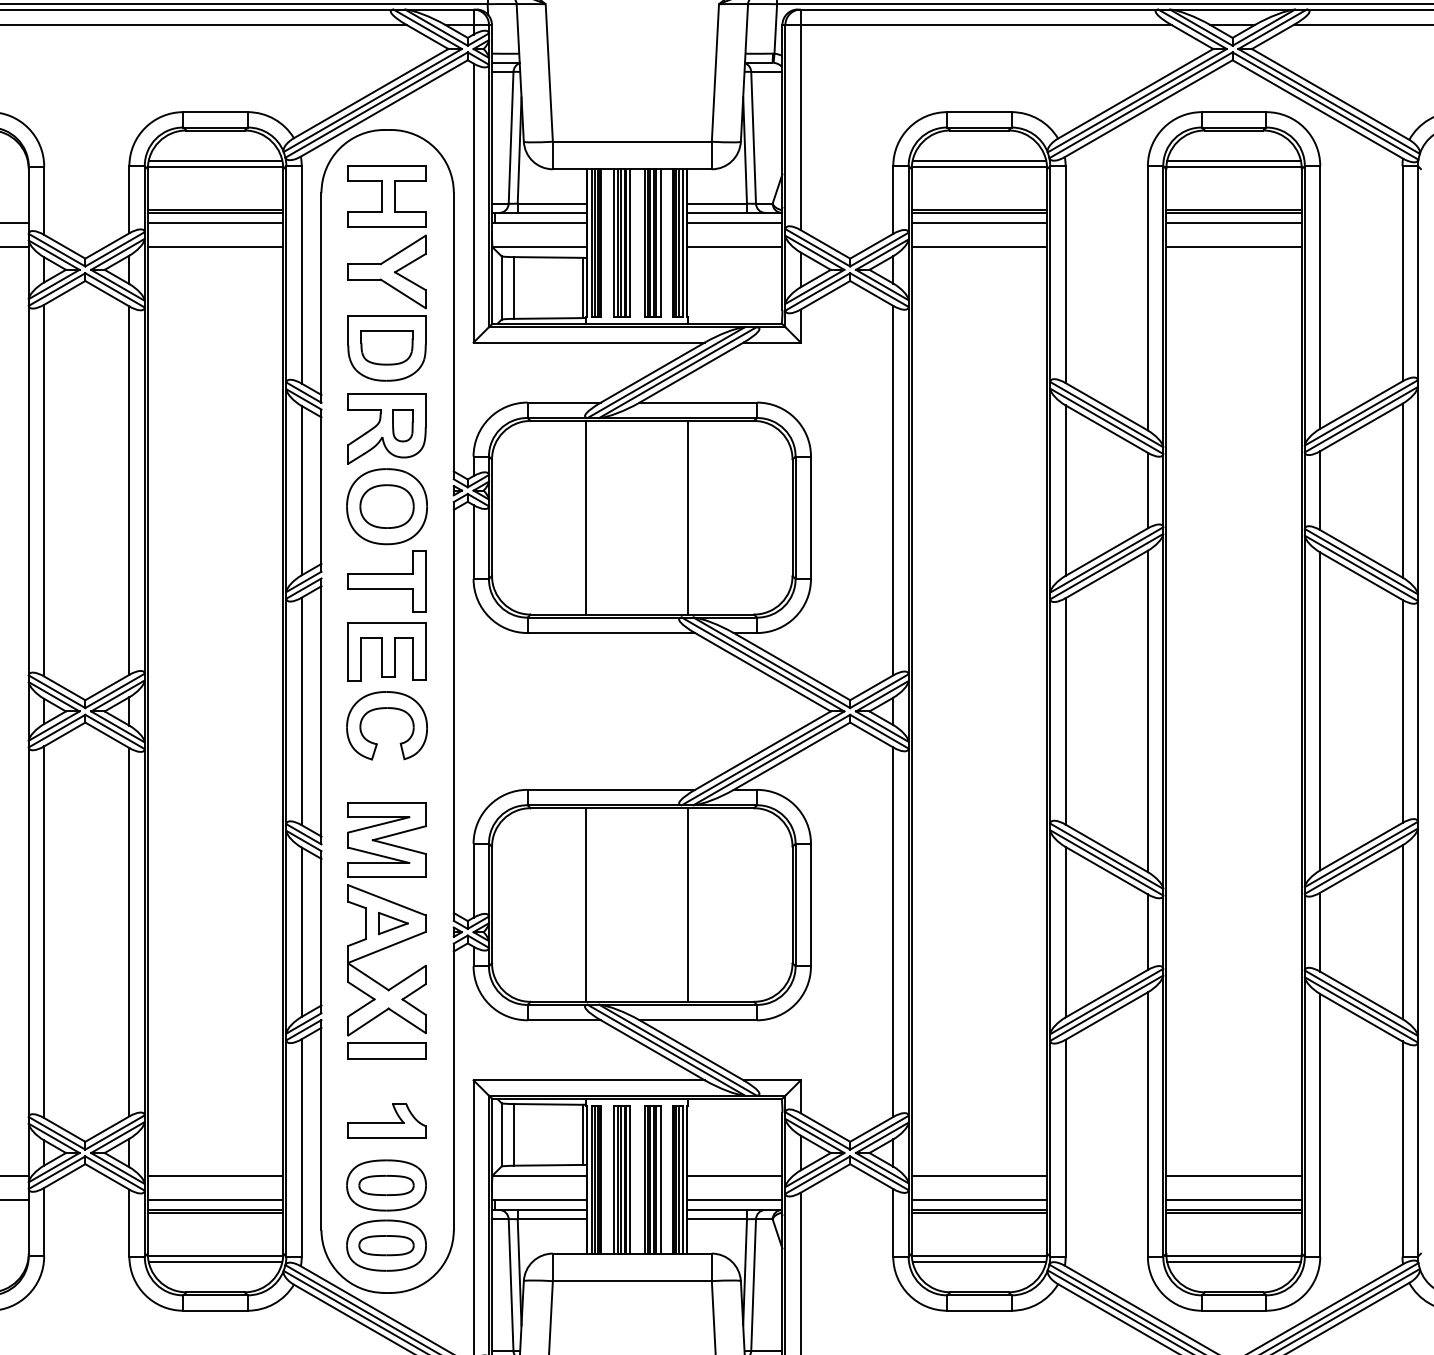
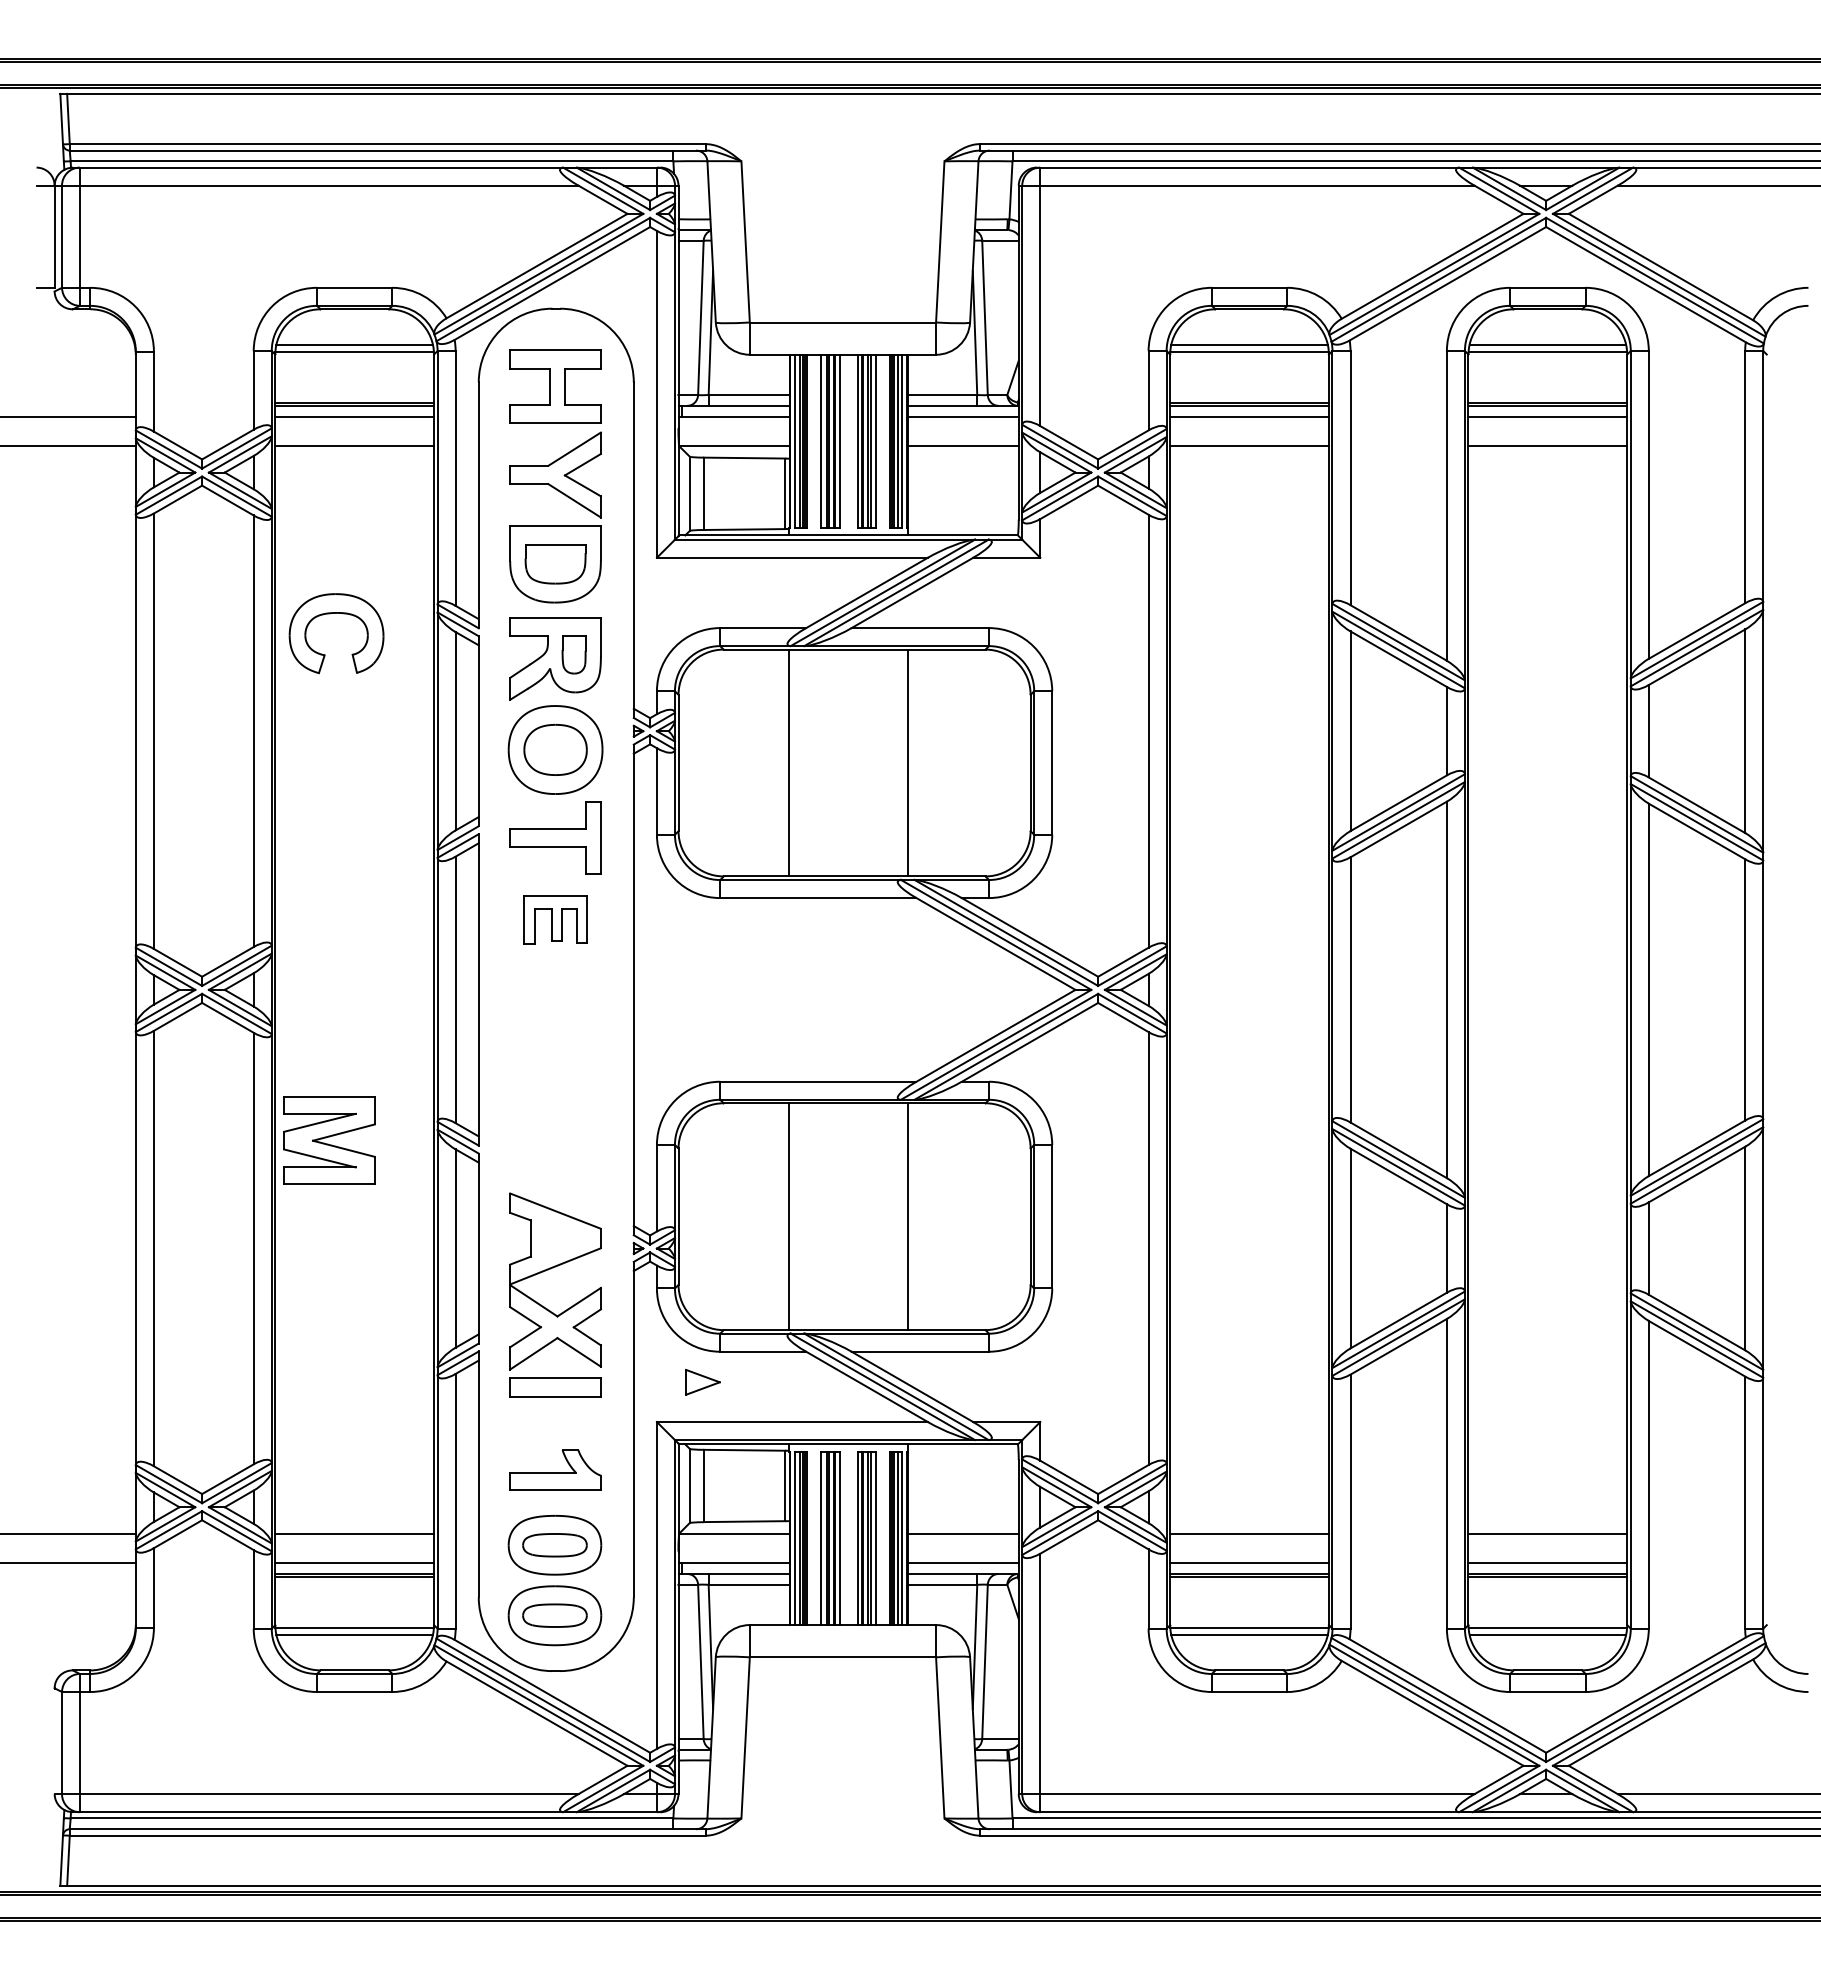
part: (386, 652) -> (555, 920), size x0.7
part: (381, 709) -> (330, 614), moved
part: (386, 839) -> (329, 1140), moved
part: (392, 923) -> (702, 1382), moved

